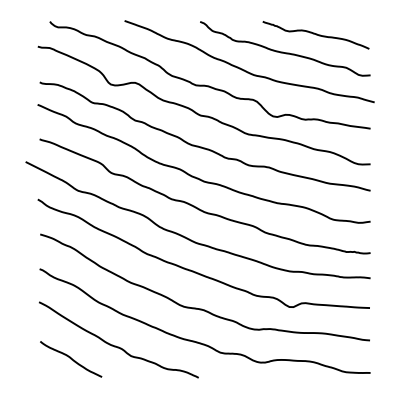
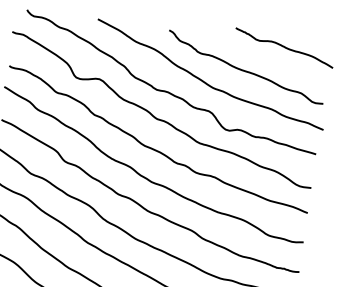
curve: (315, 34) -> (284, 47), moved

